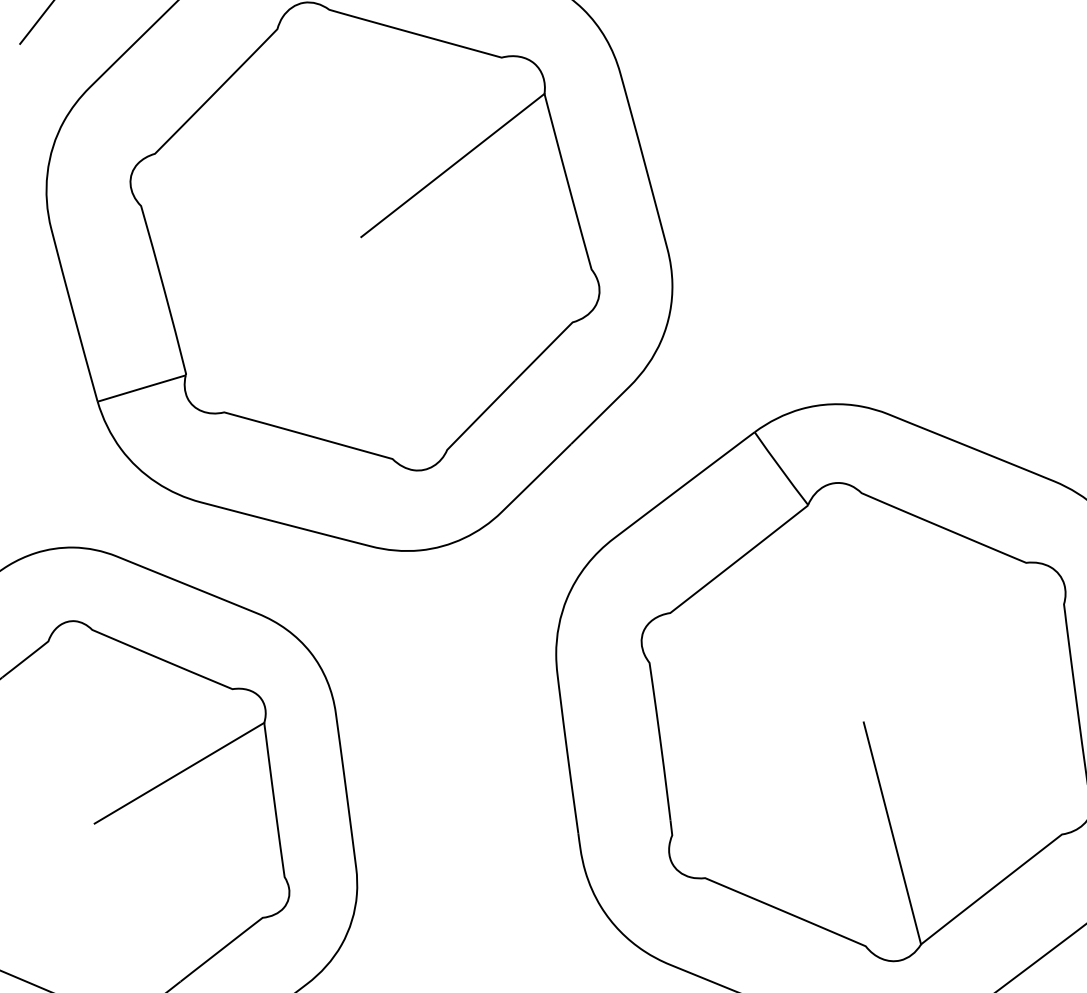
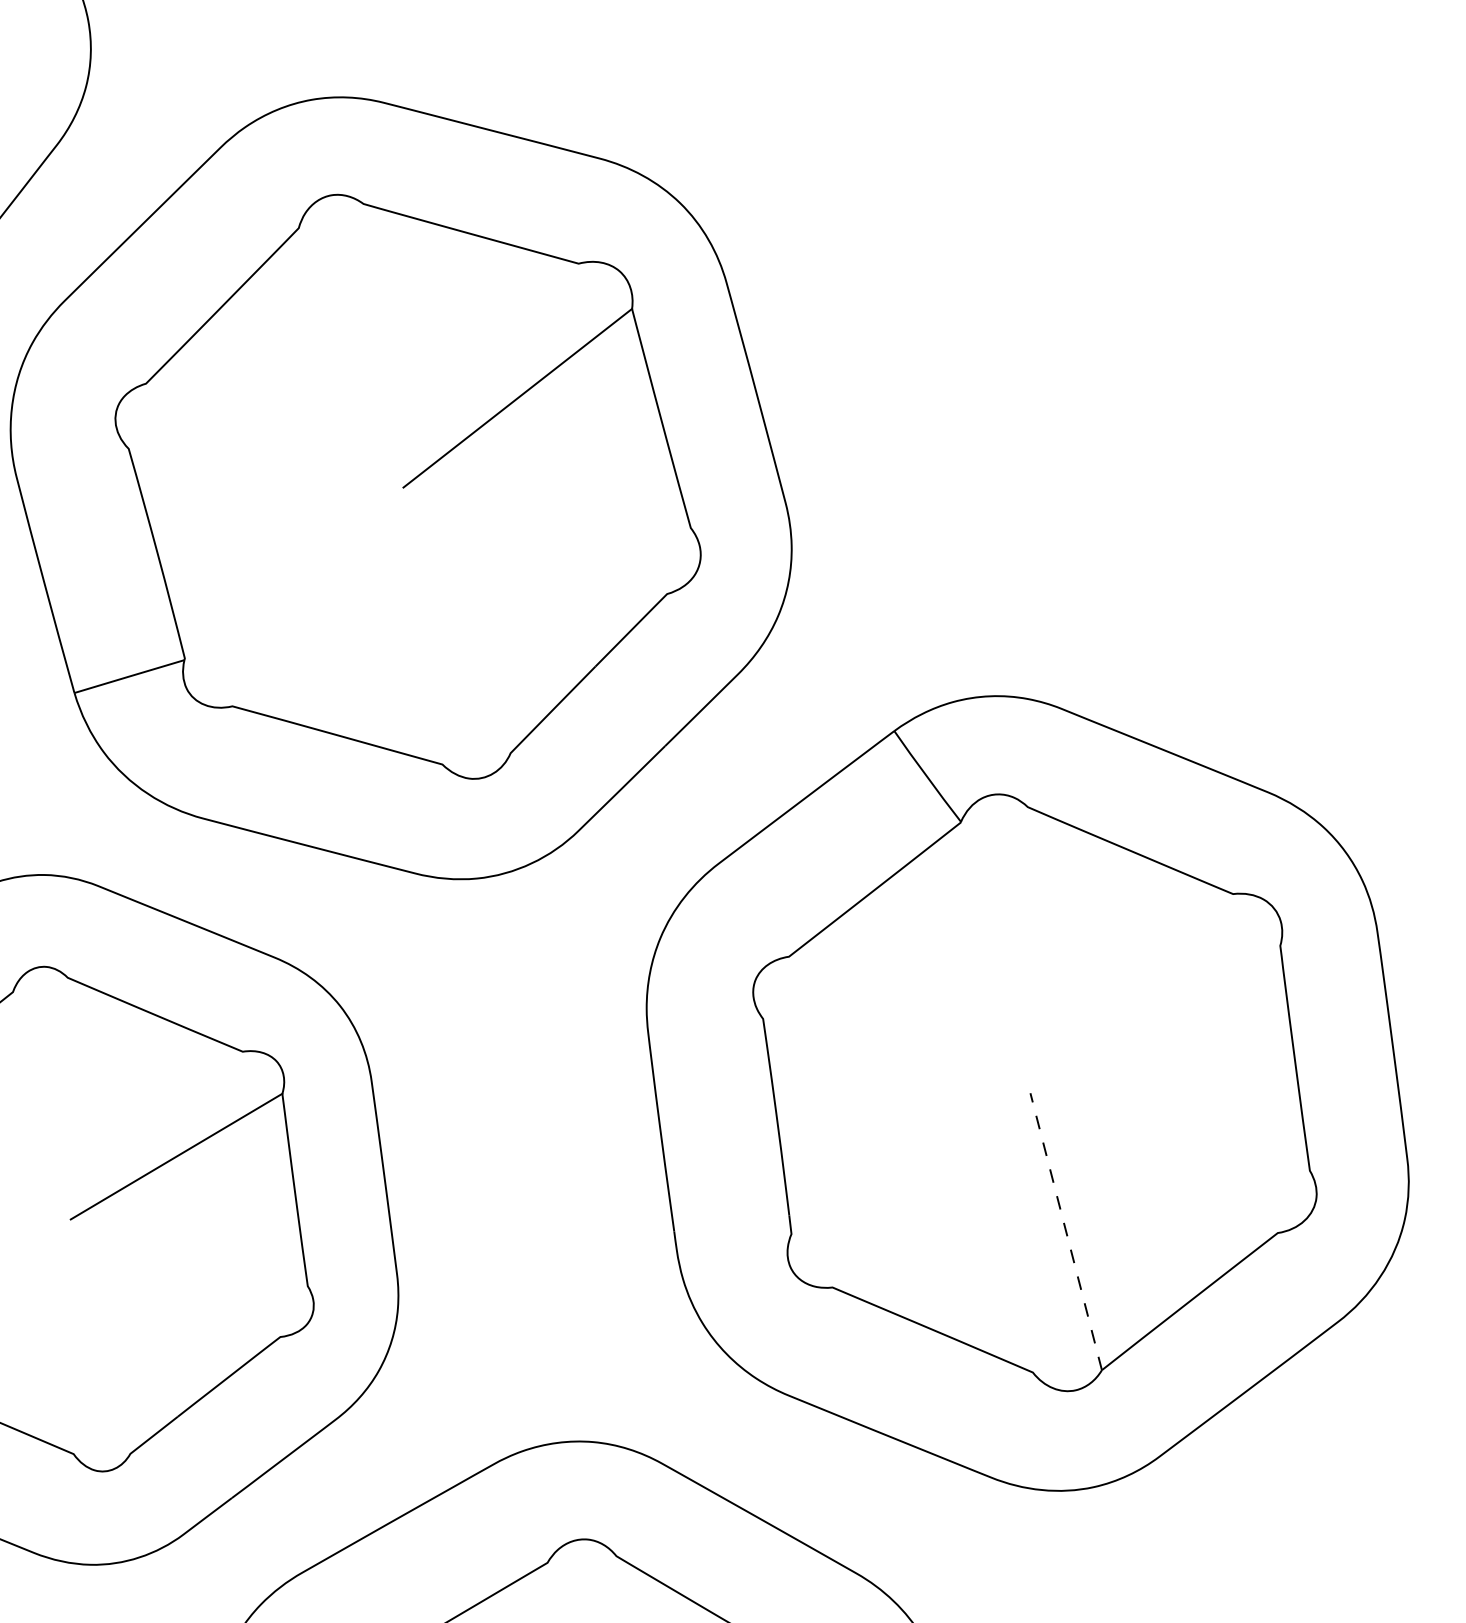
line: (892, 833) -> (1066, 1231), solid -> dashed

